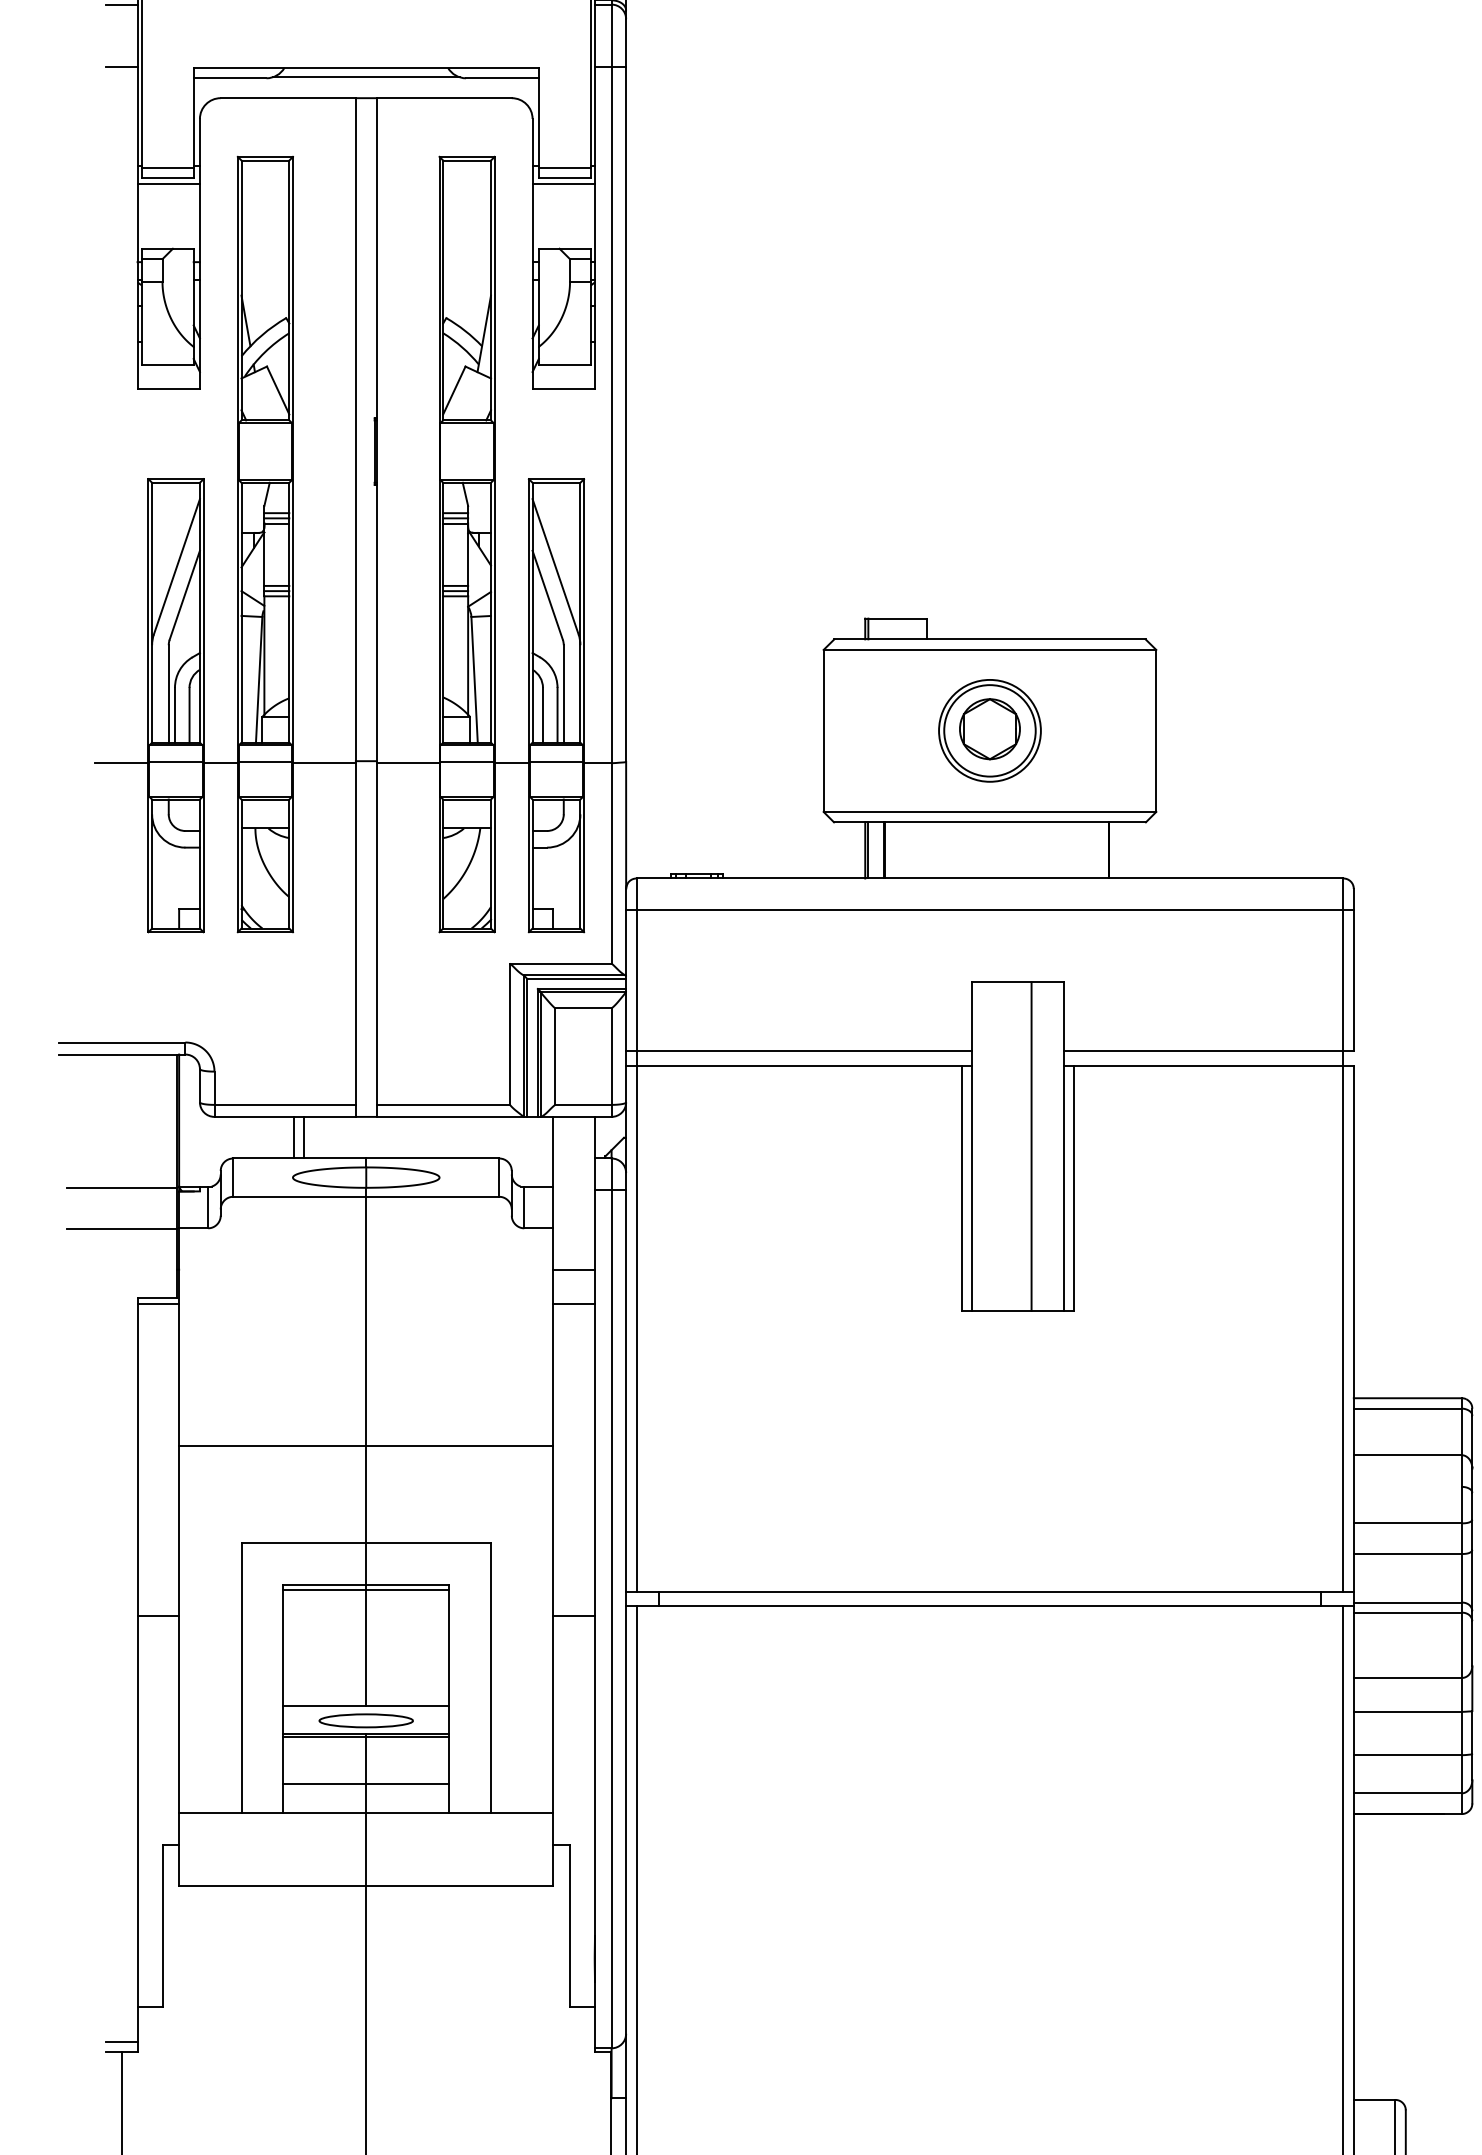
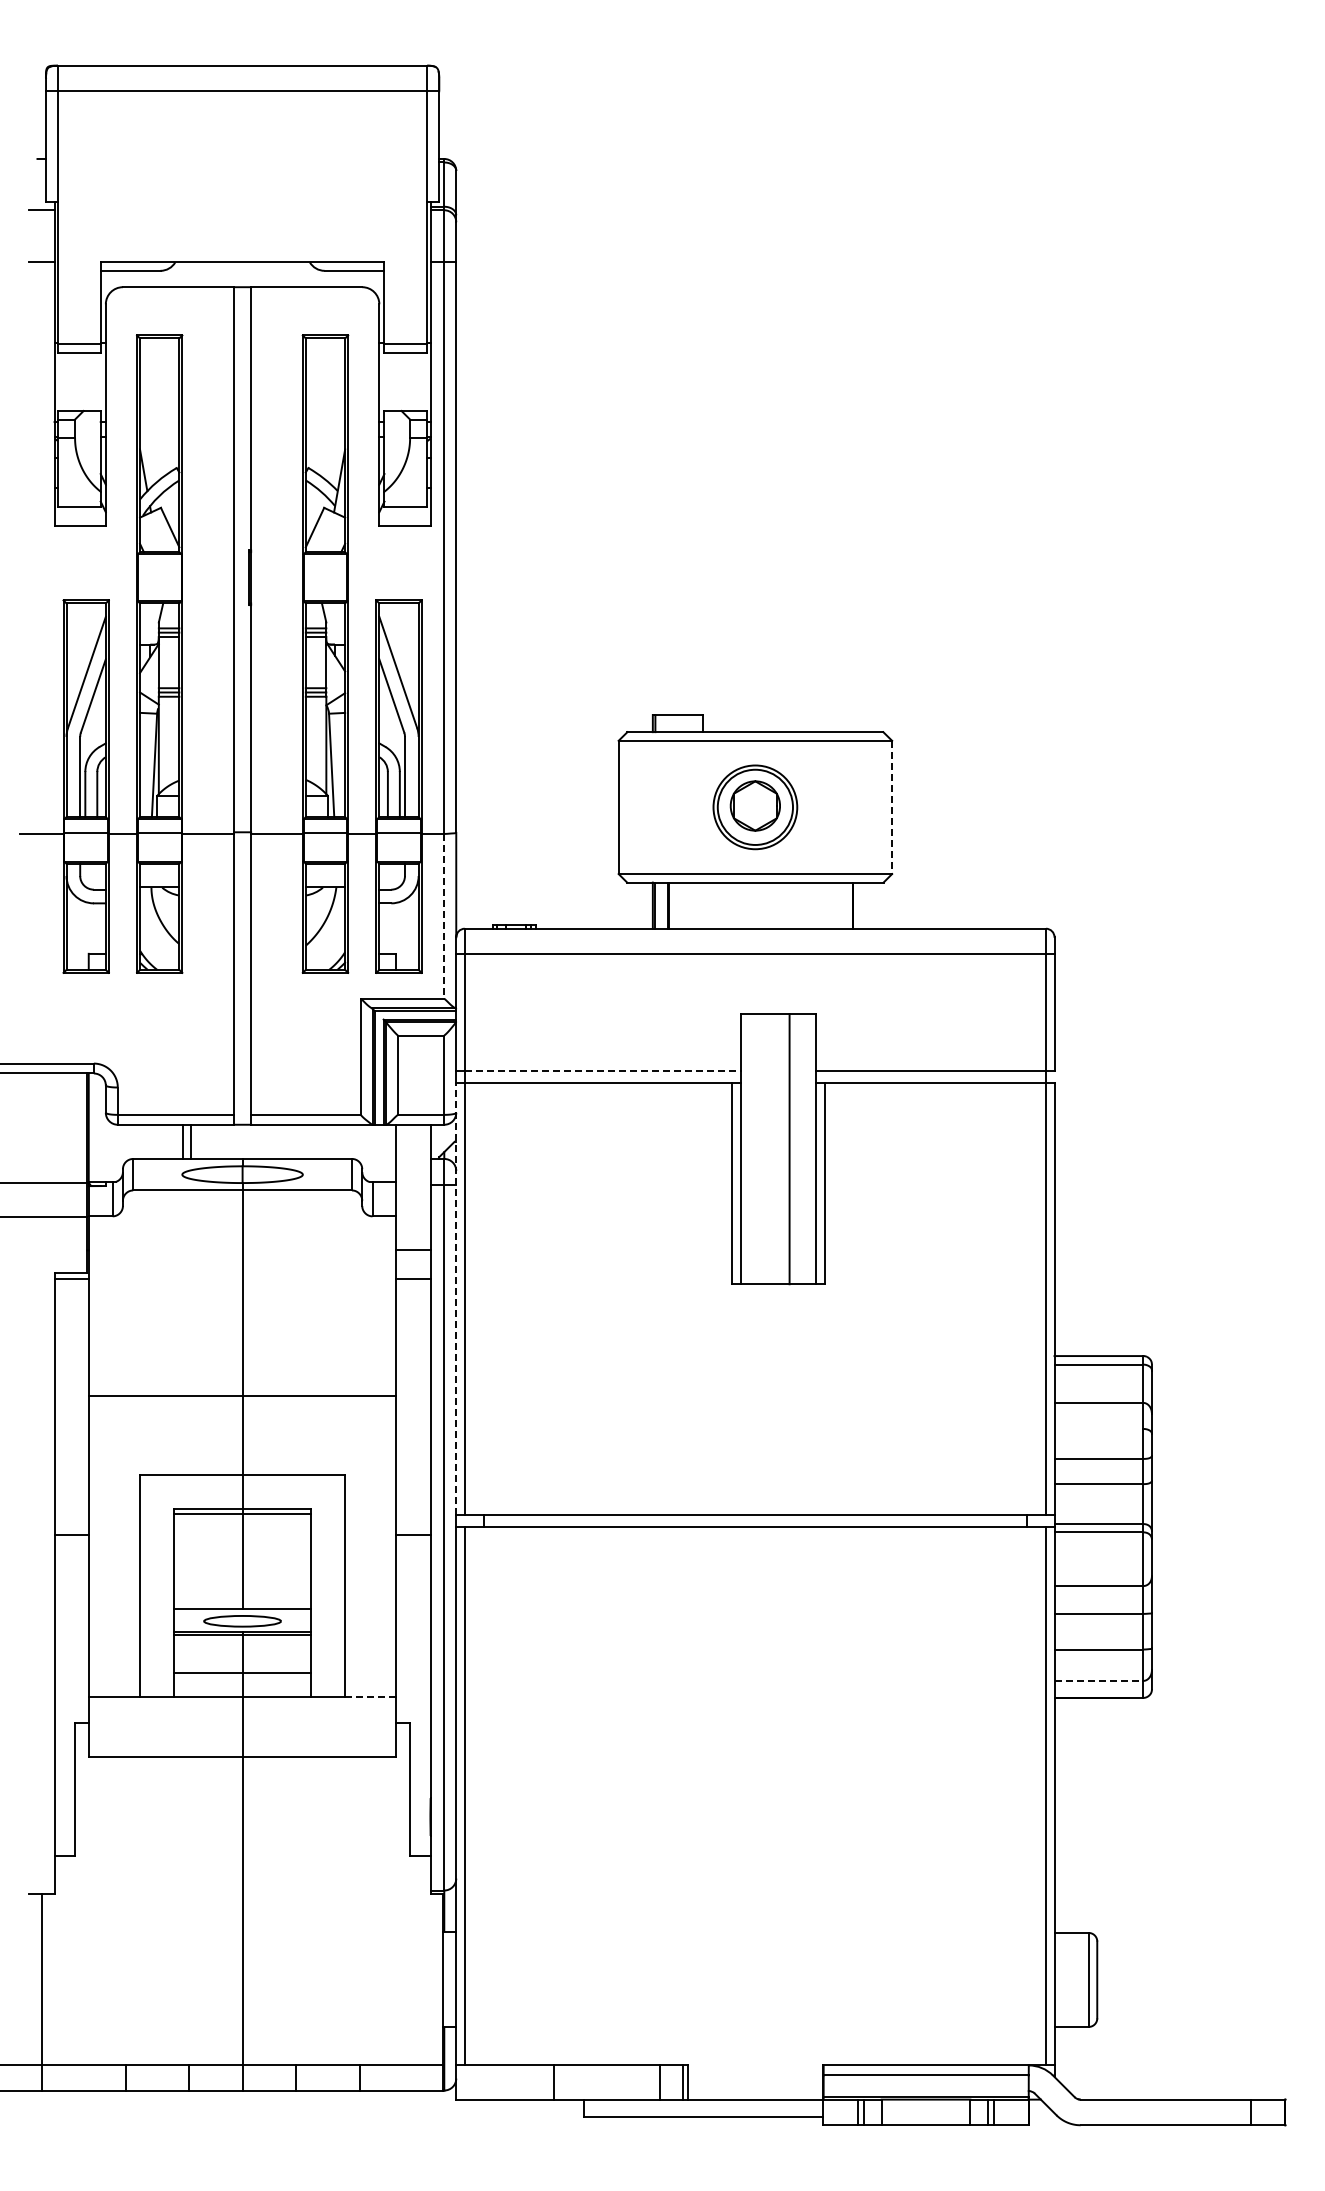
line: (366, 77) -> (242, 270), removed
line: (167, 183) -> (79, 357), removed
line: (563, 183) -> (404, 357), removed
line: (1156, 731) -> (892, 807), solid -> dashed
line: (611, 863) -> (444, 916), solid -> dashed
line: (805, 1050) -> (603, 1070), solid -> dashed
line: (626, 1328) -> (456, 1298), solid -> dashed
line: (1408, 1792) -> (1099, 1680), solid -> dashed
line: (521, 1813) -> (370, 1697), solid -> dashed
line: (121, 2042) -> (41, 1885), removed

